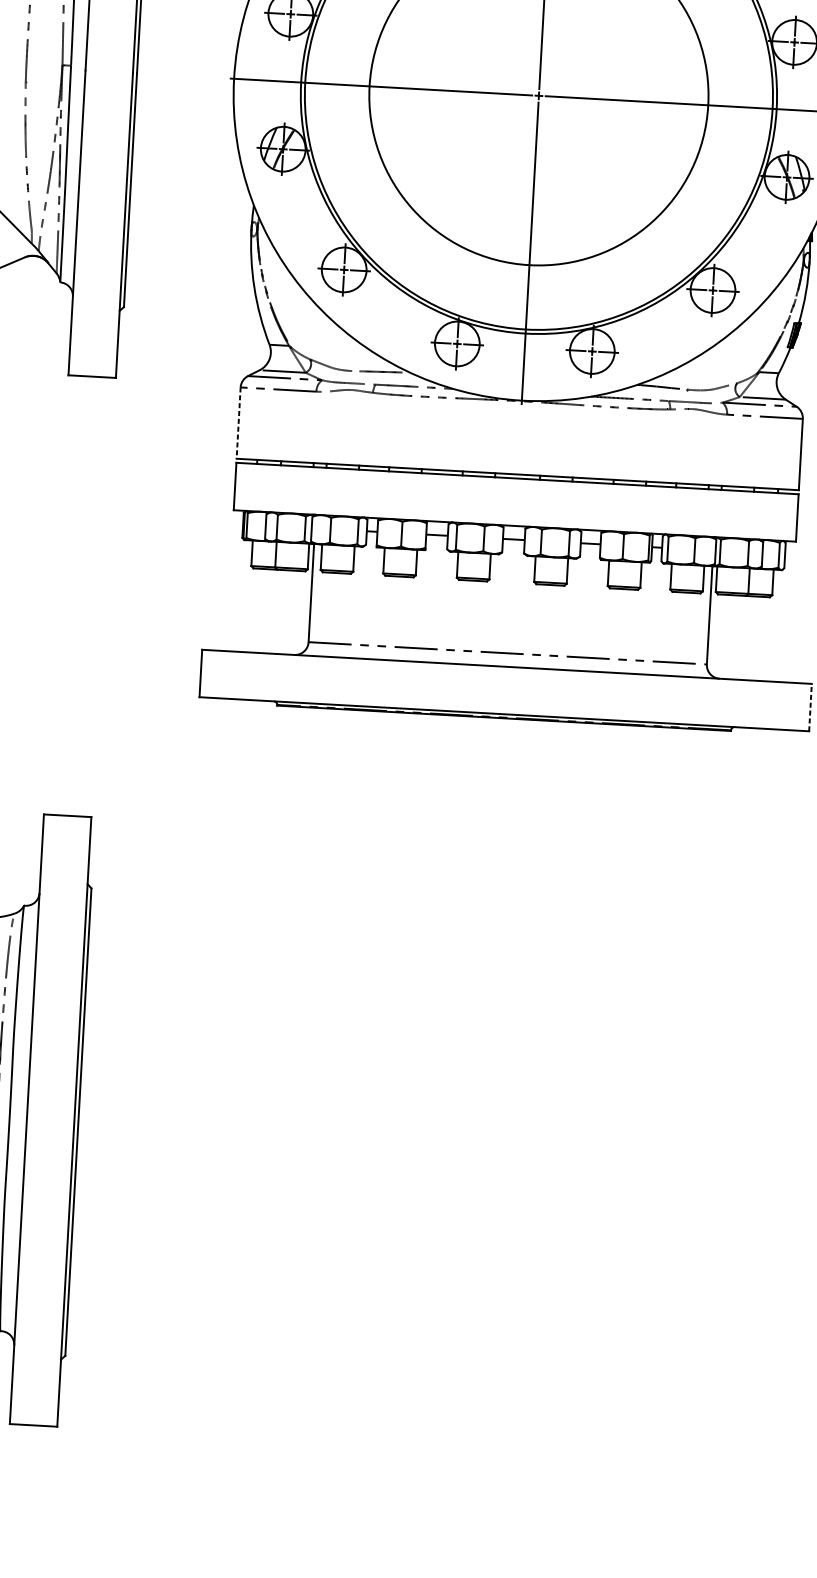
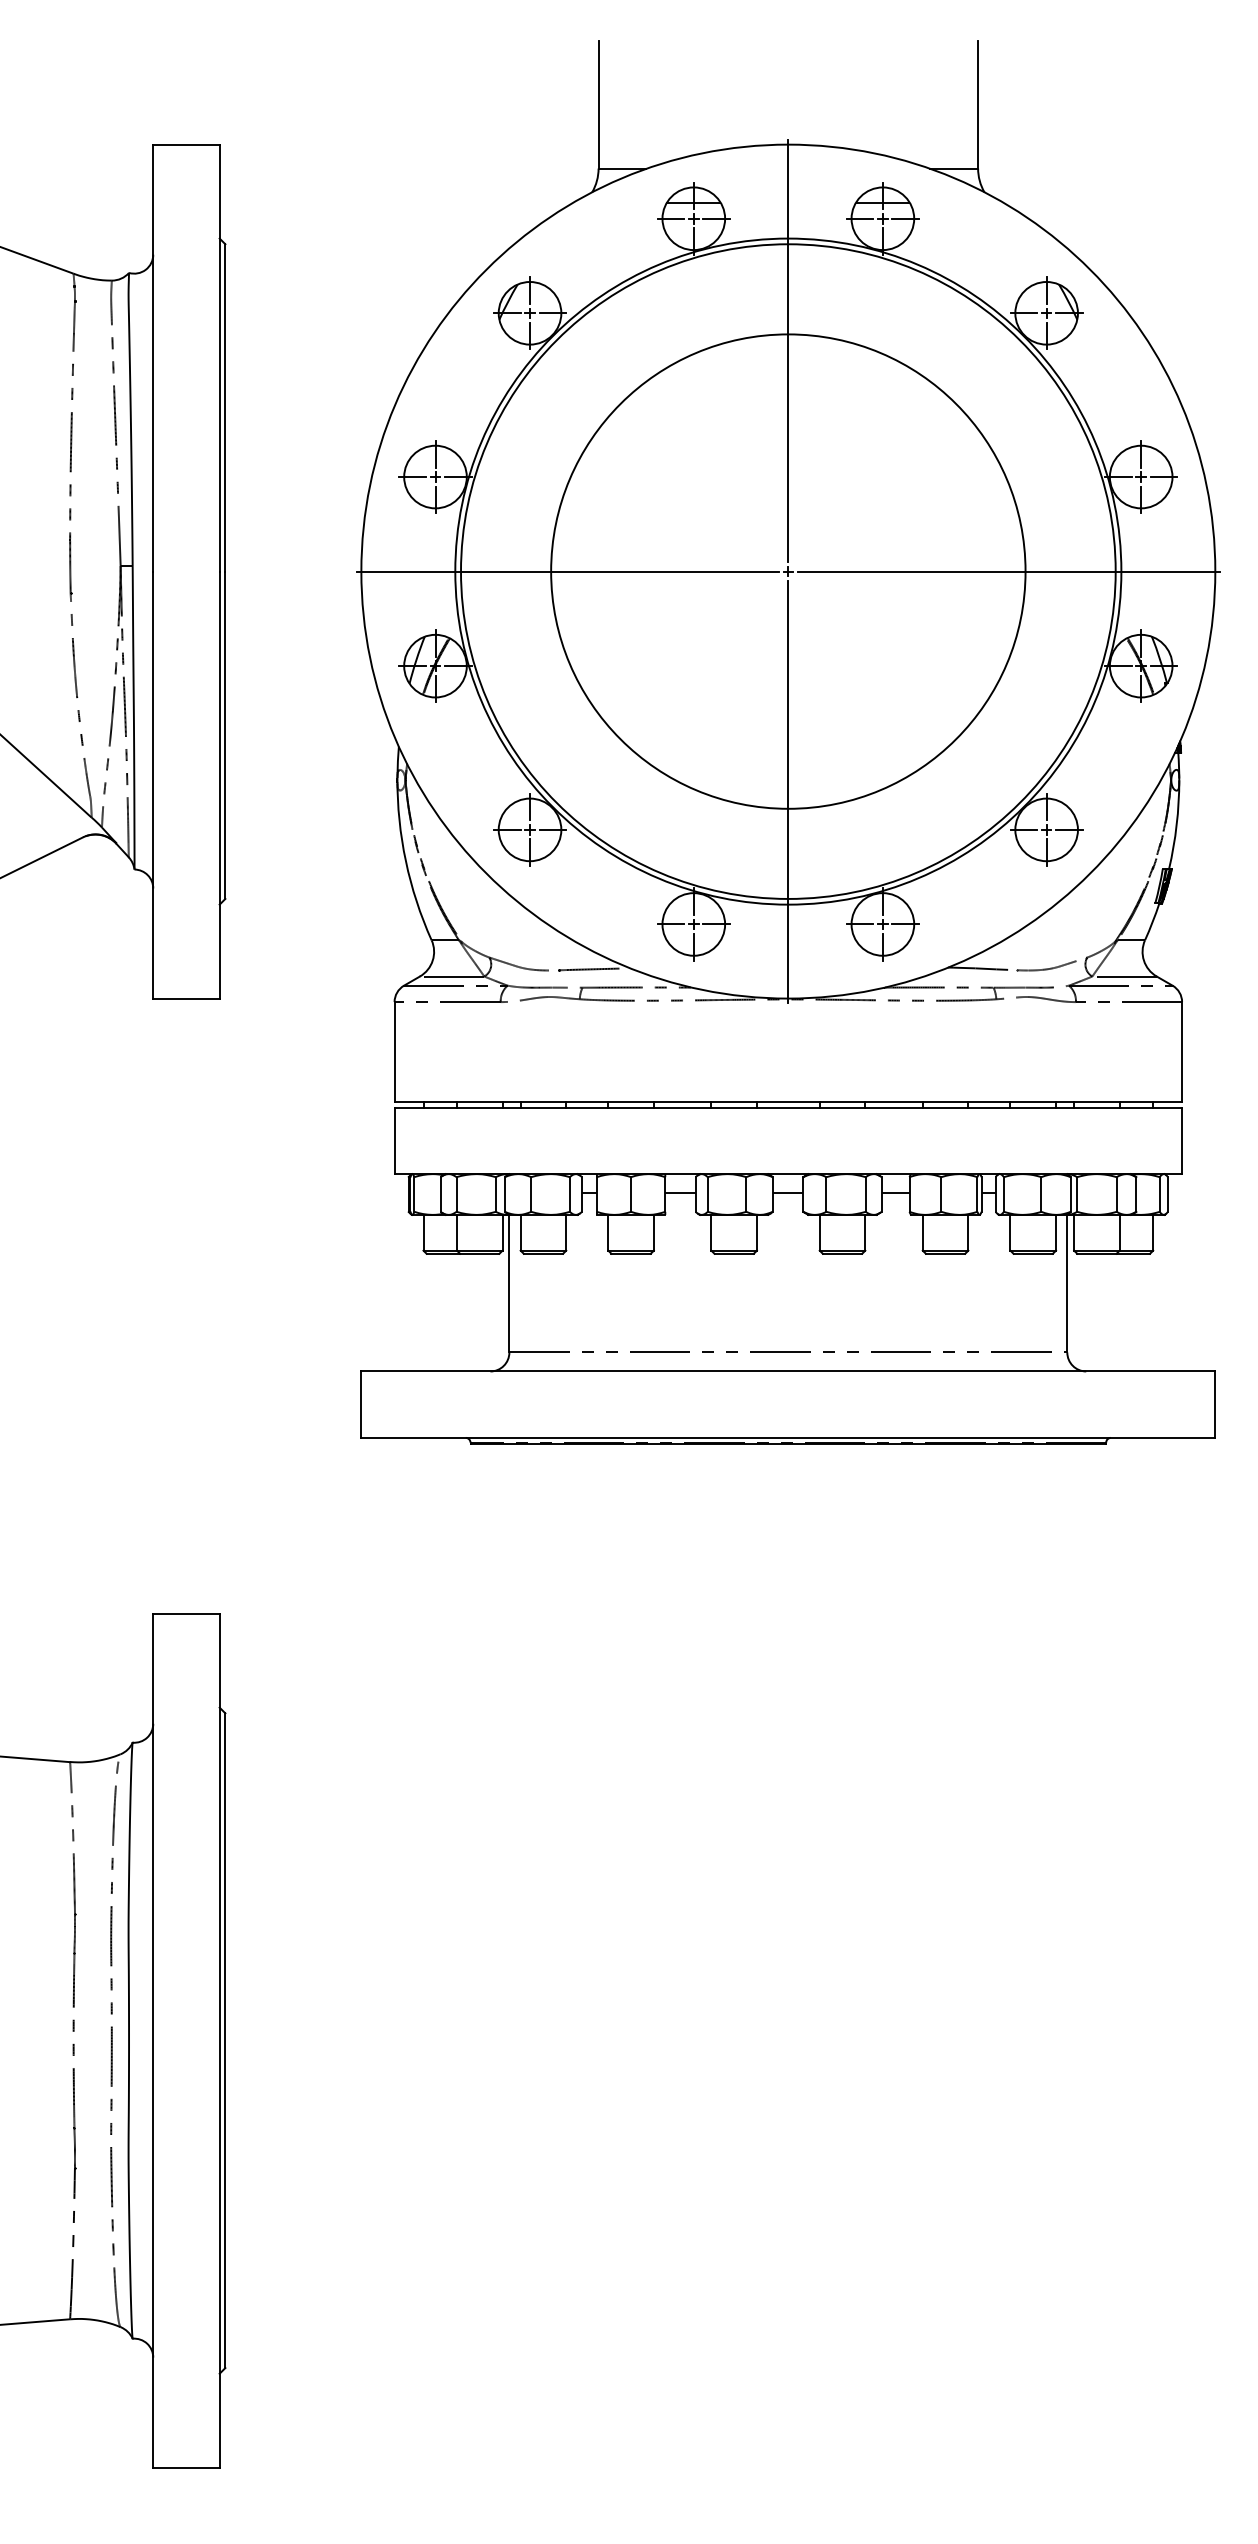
line: (238, 423) -> (394, 1052), dashed -> solid
line: (810, 707) -> (1215, 1404), dashed -> solid

